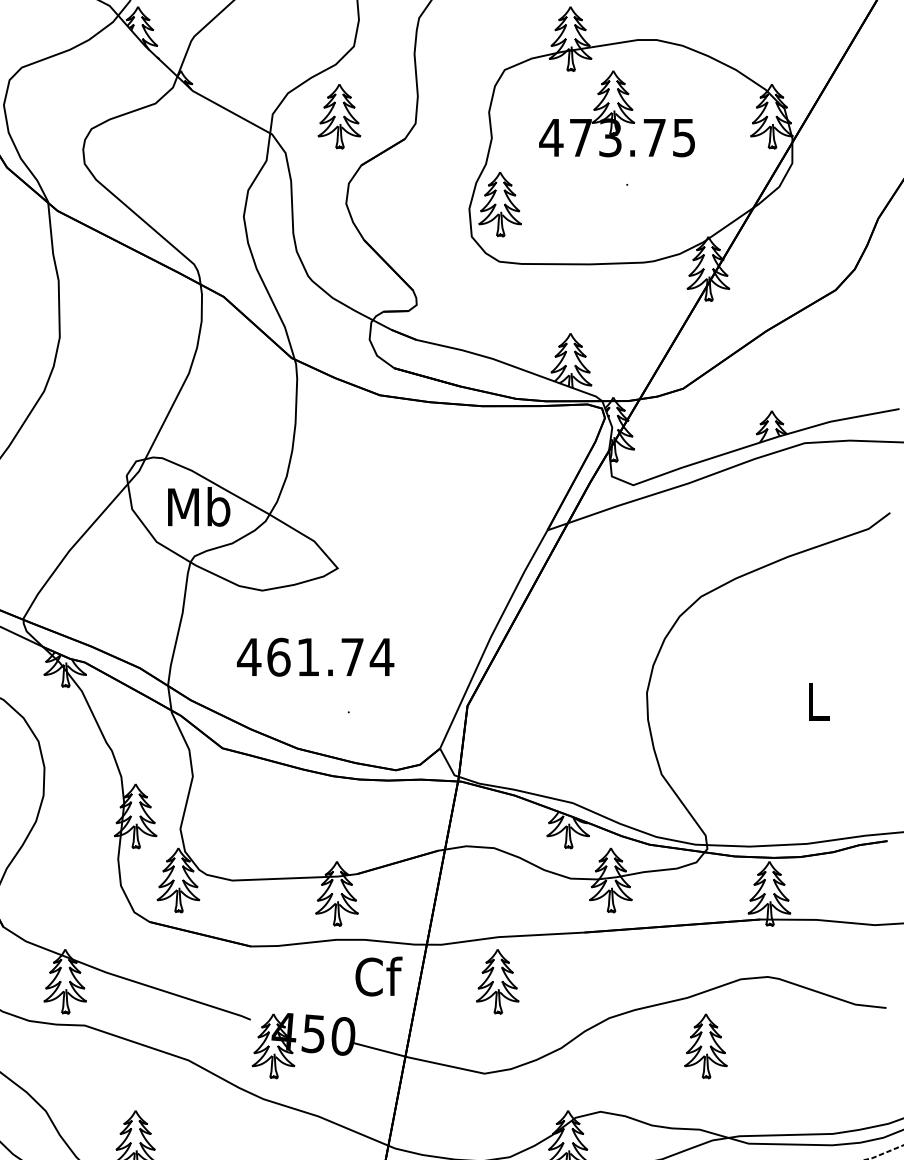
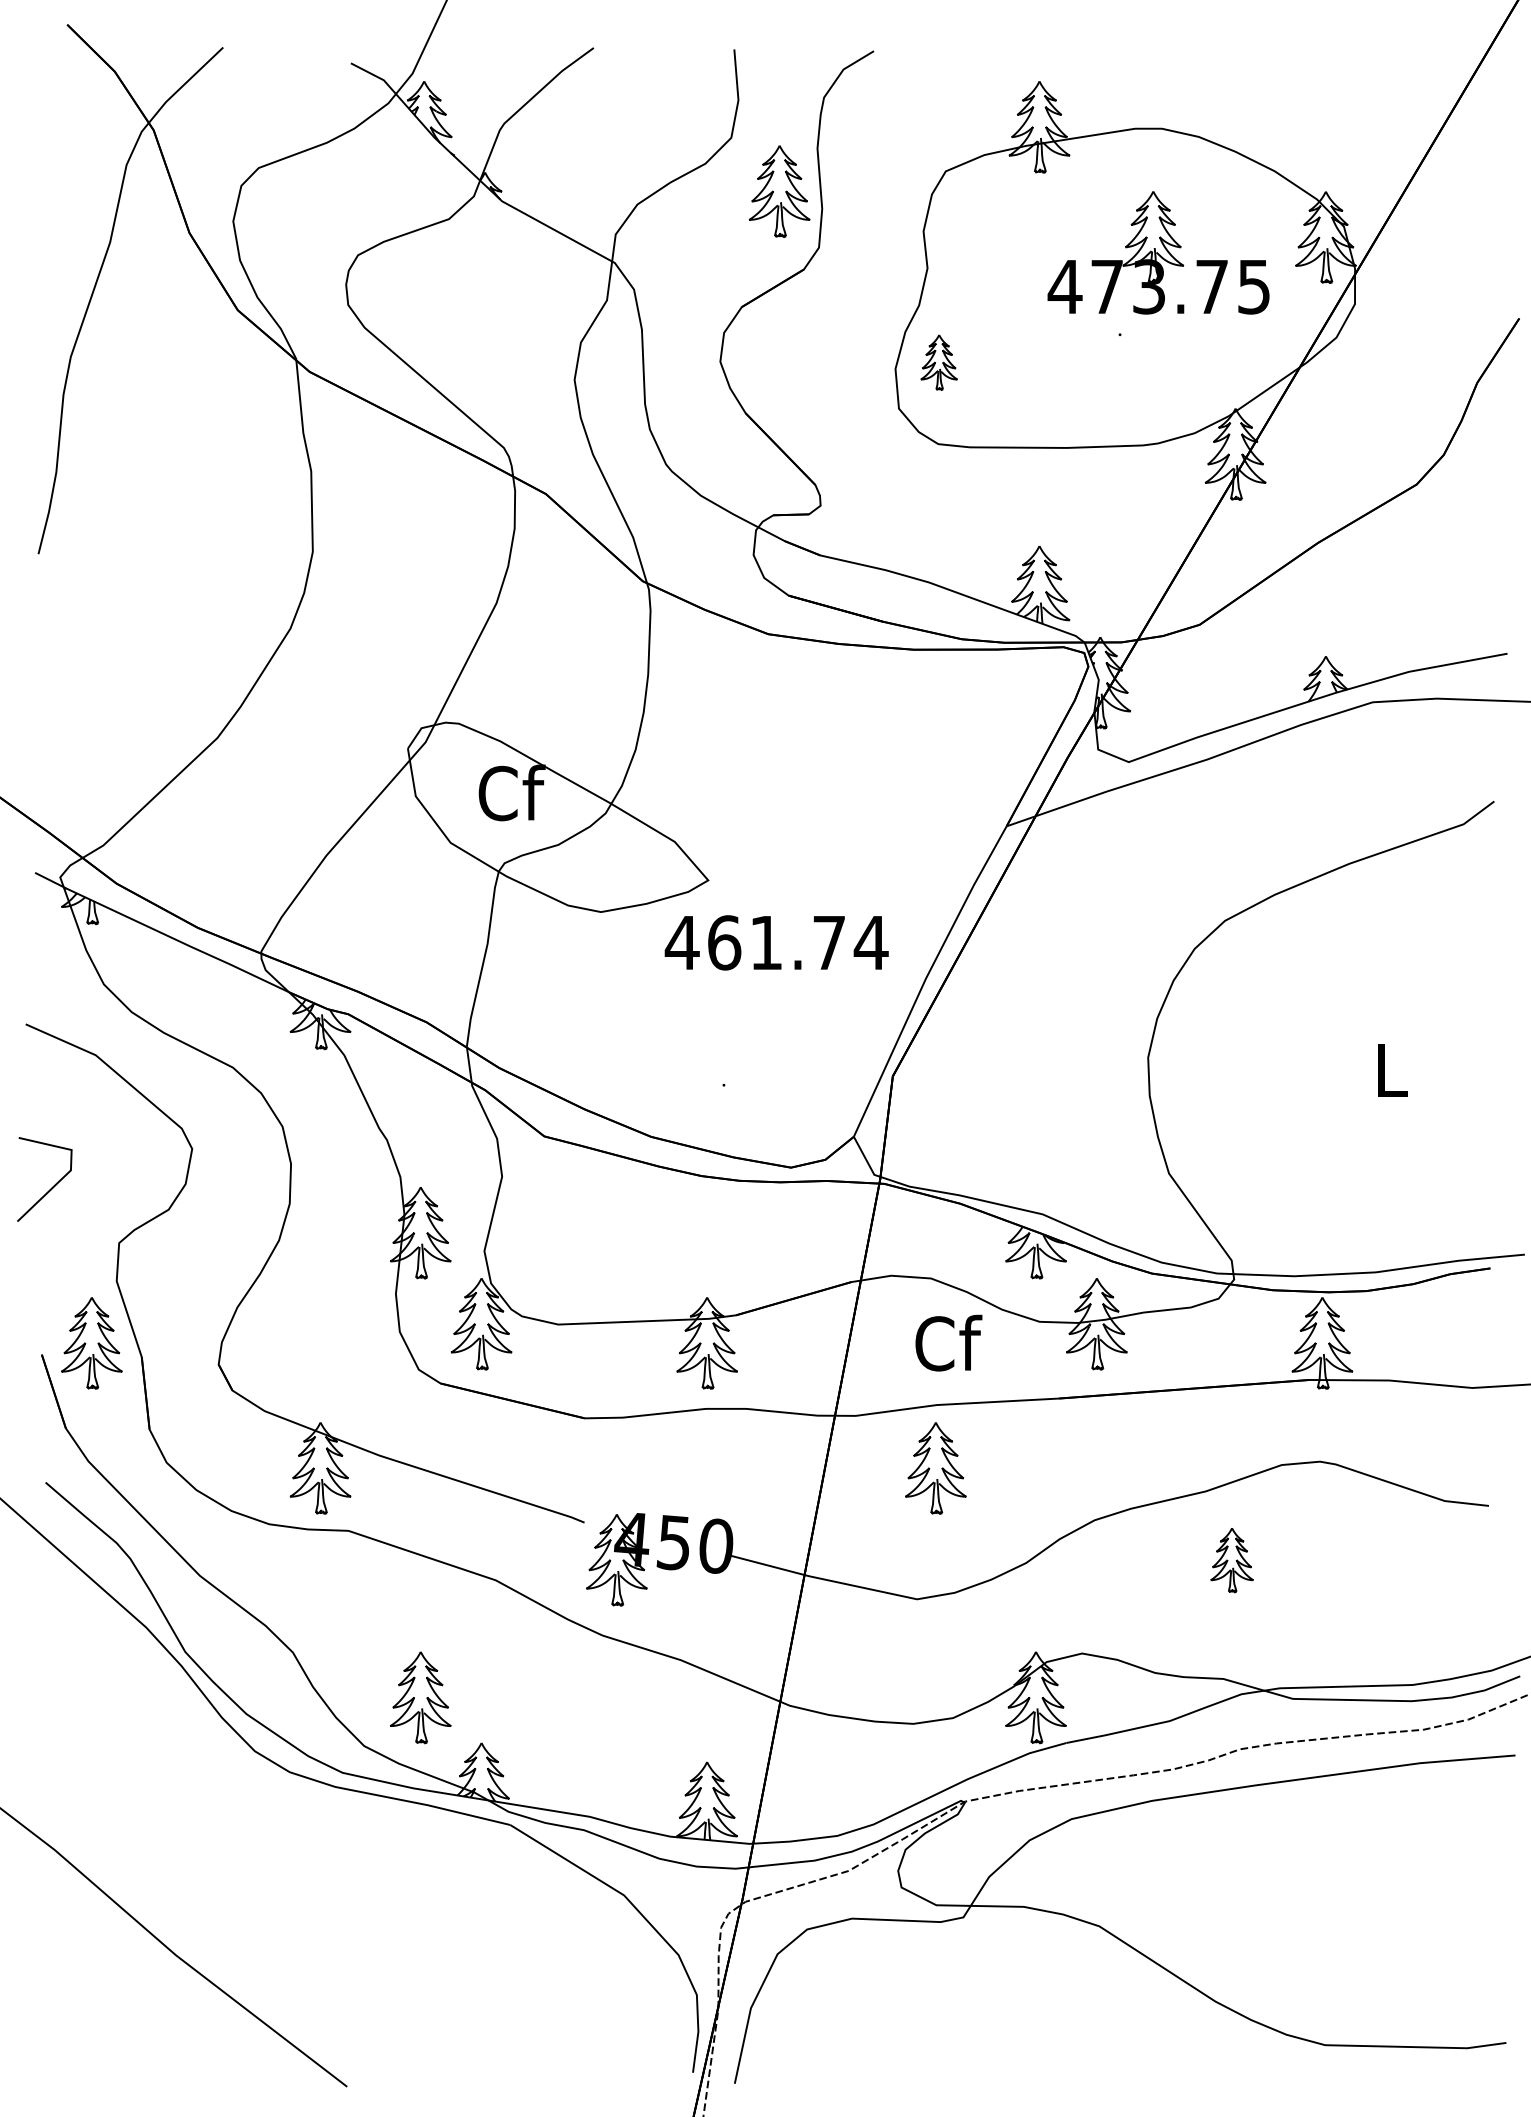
part: (616, 113) -> (1158, 252), moved
part: (339, 116) -> (779, 191), moved
part: (499, 204) -> (938, 362), size x0.6
text: (198, 506) -> (510, 792), Mb -> Cf
text: (315, 657) -> (776, 942), moved
text: (378, 976) -> (948, 1342), moved
part: (705, 1046) -> (1231, 1560), size x0.7

